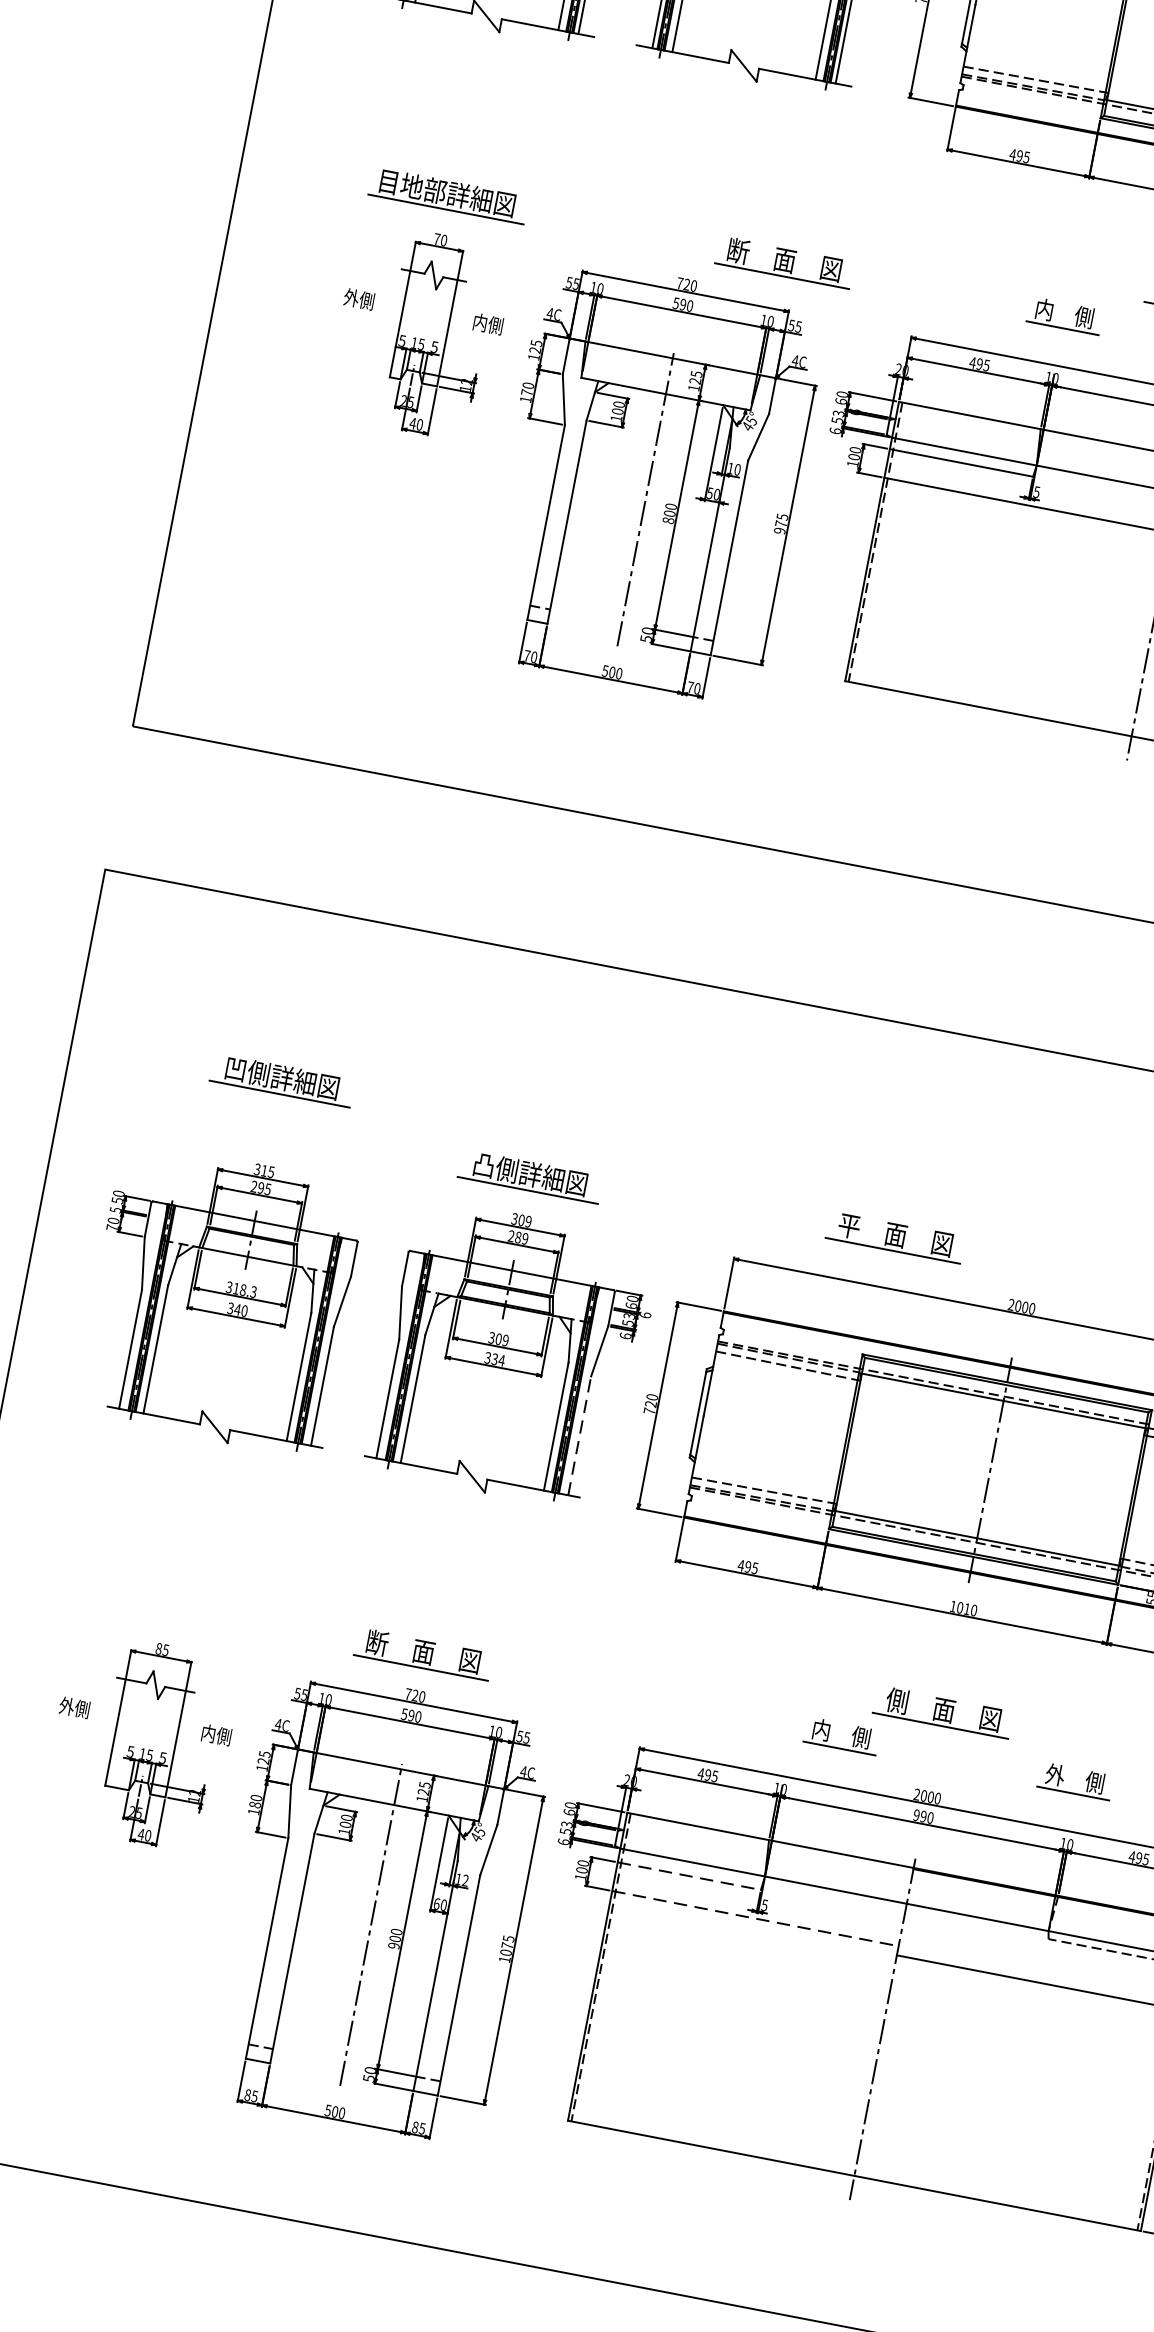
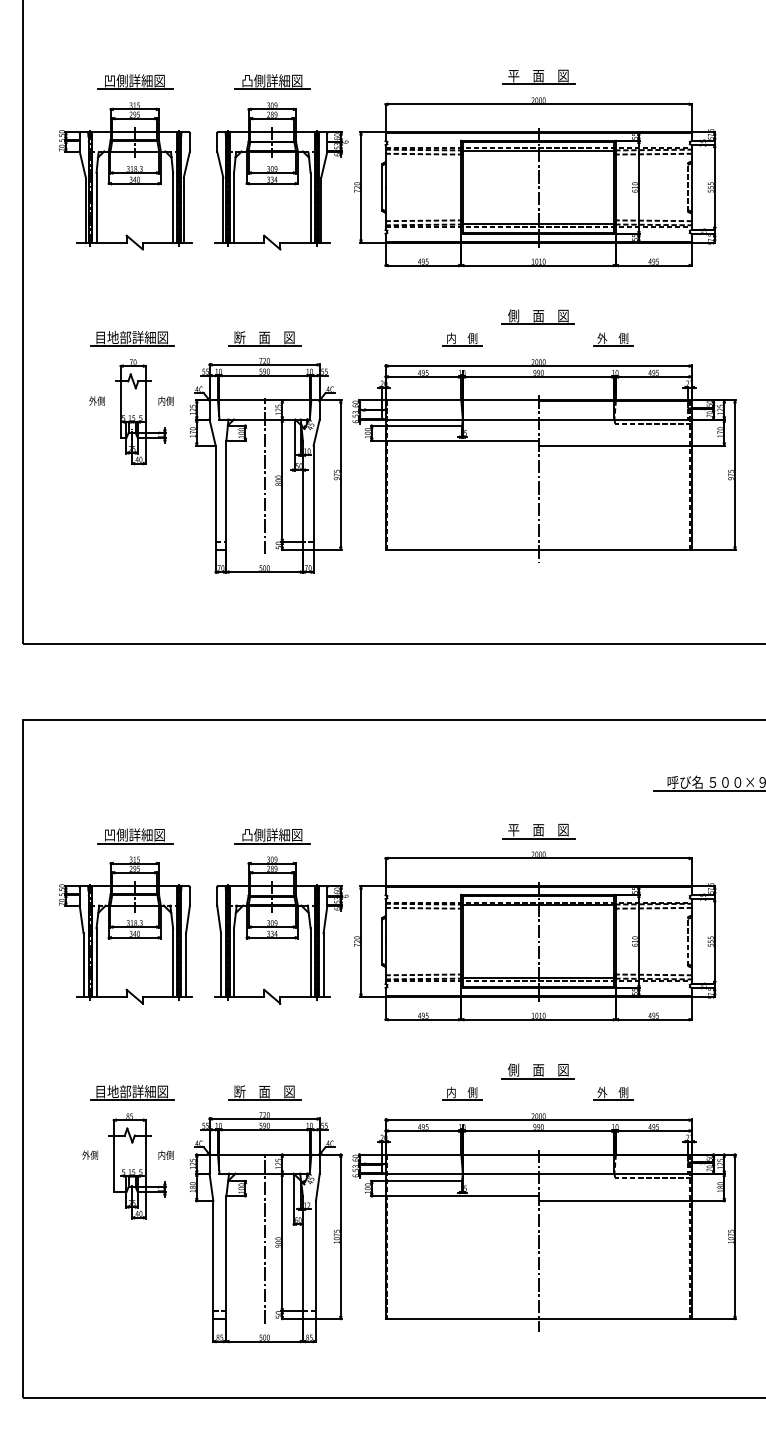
part: (784, 261) -> (264, 338), moved
part: (283, 1080) -> (135, 836), moved
part: (895, 1237) -> (538, 831), moved
line: (579, 1434) -> (323, 964), dashed -> solid
part: (176, 1605) -> (132, 1092), added
part: (841, 1735) -> (462, 1093), moved
line: (690, 1877) -> (424, 1181), dashed -> solid
line: (756, 1919) -> (462, 1196), dashed -> solid

